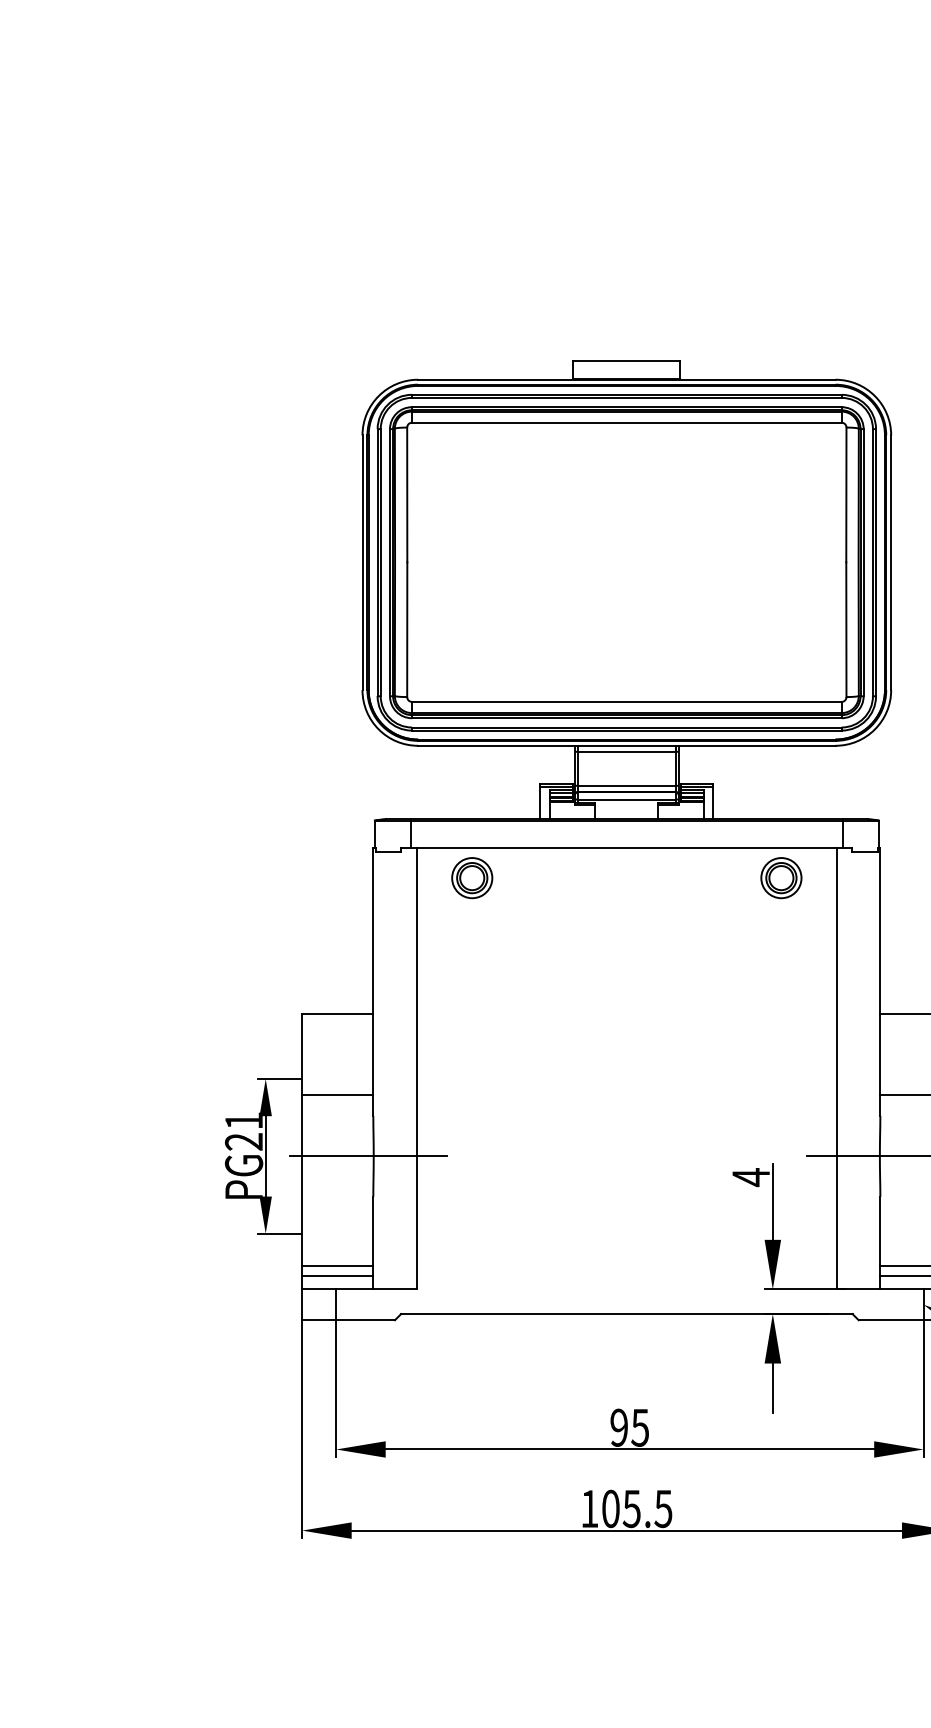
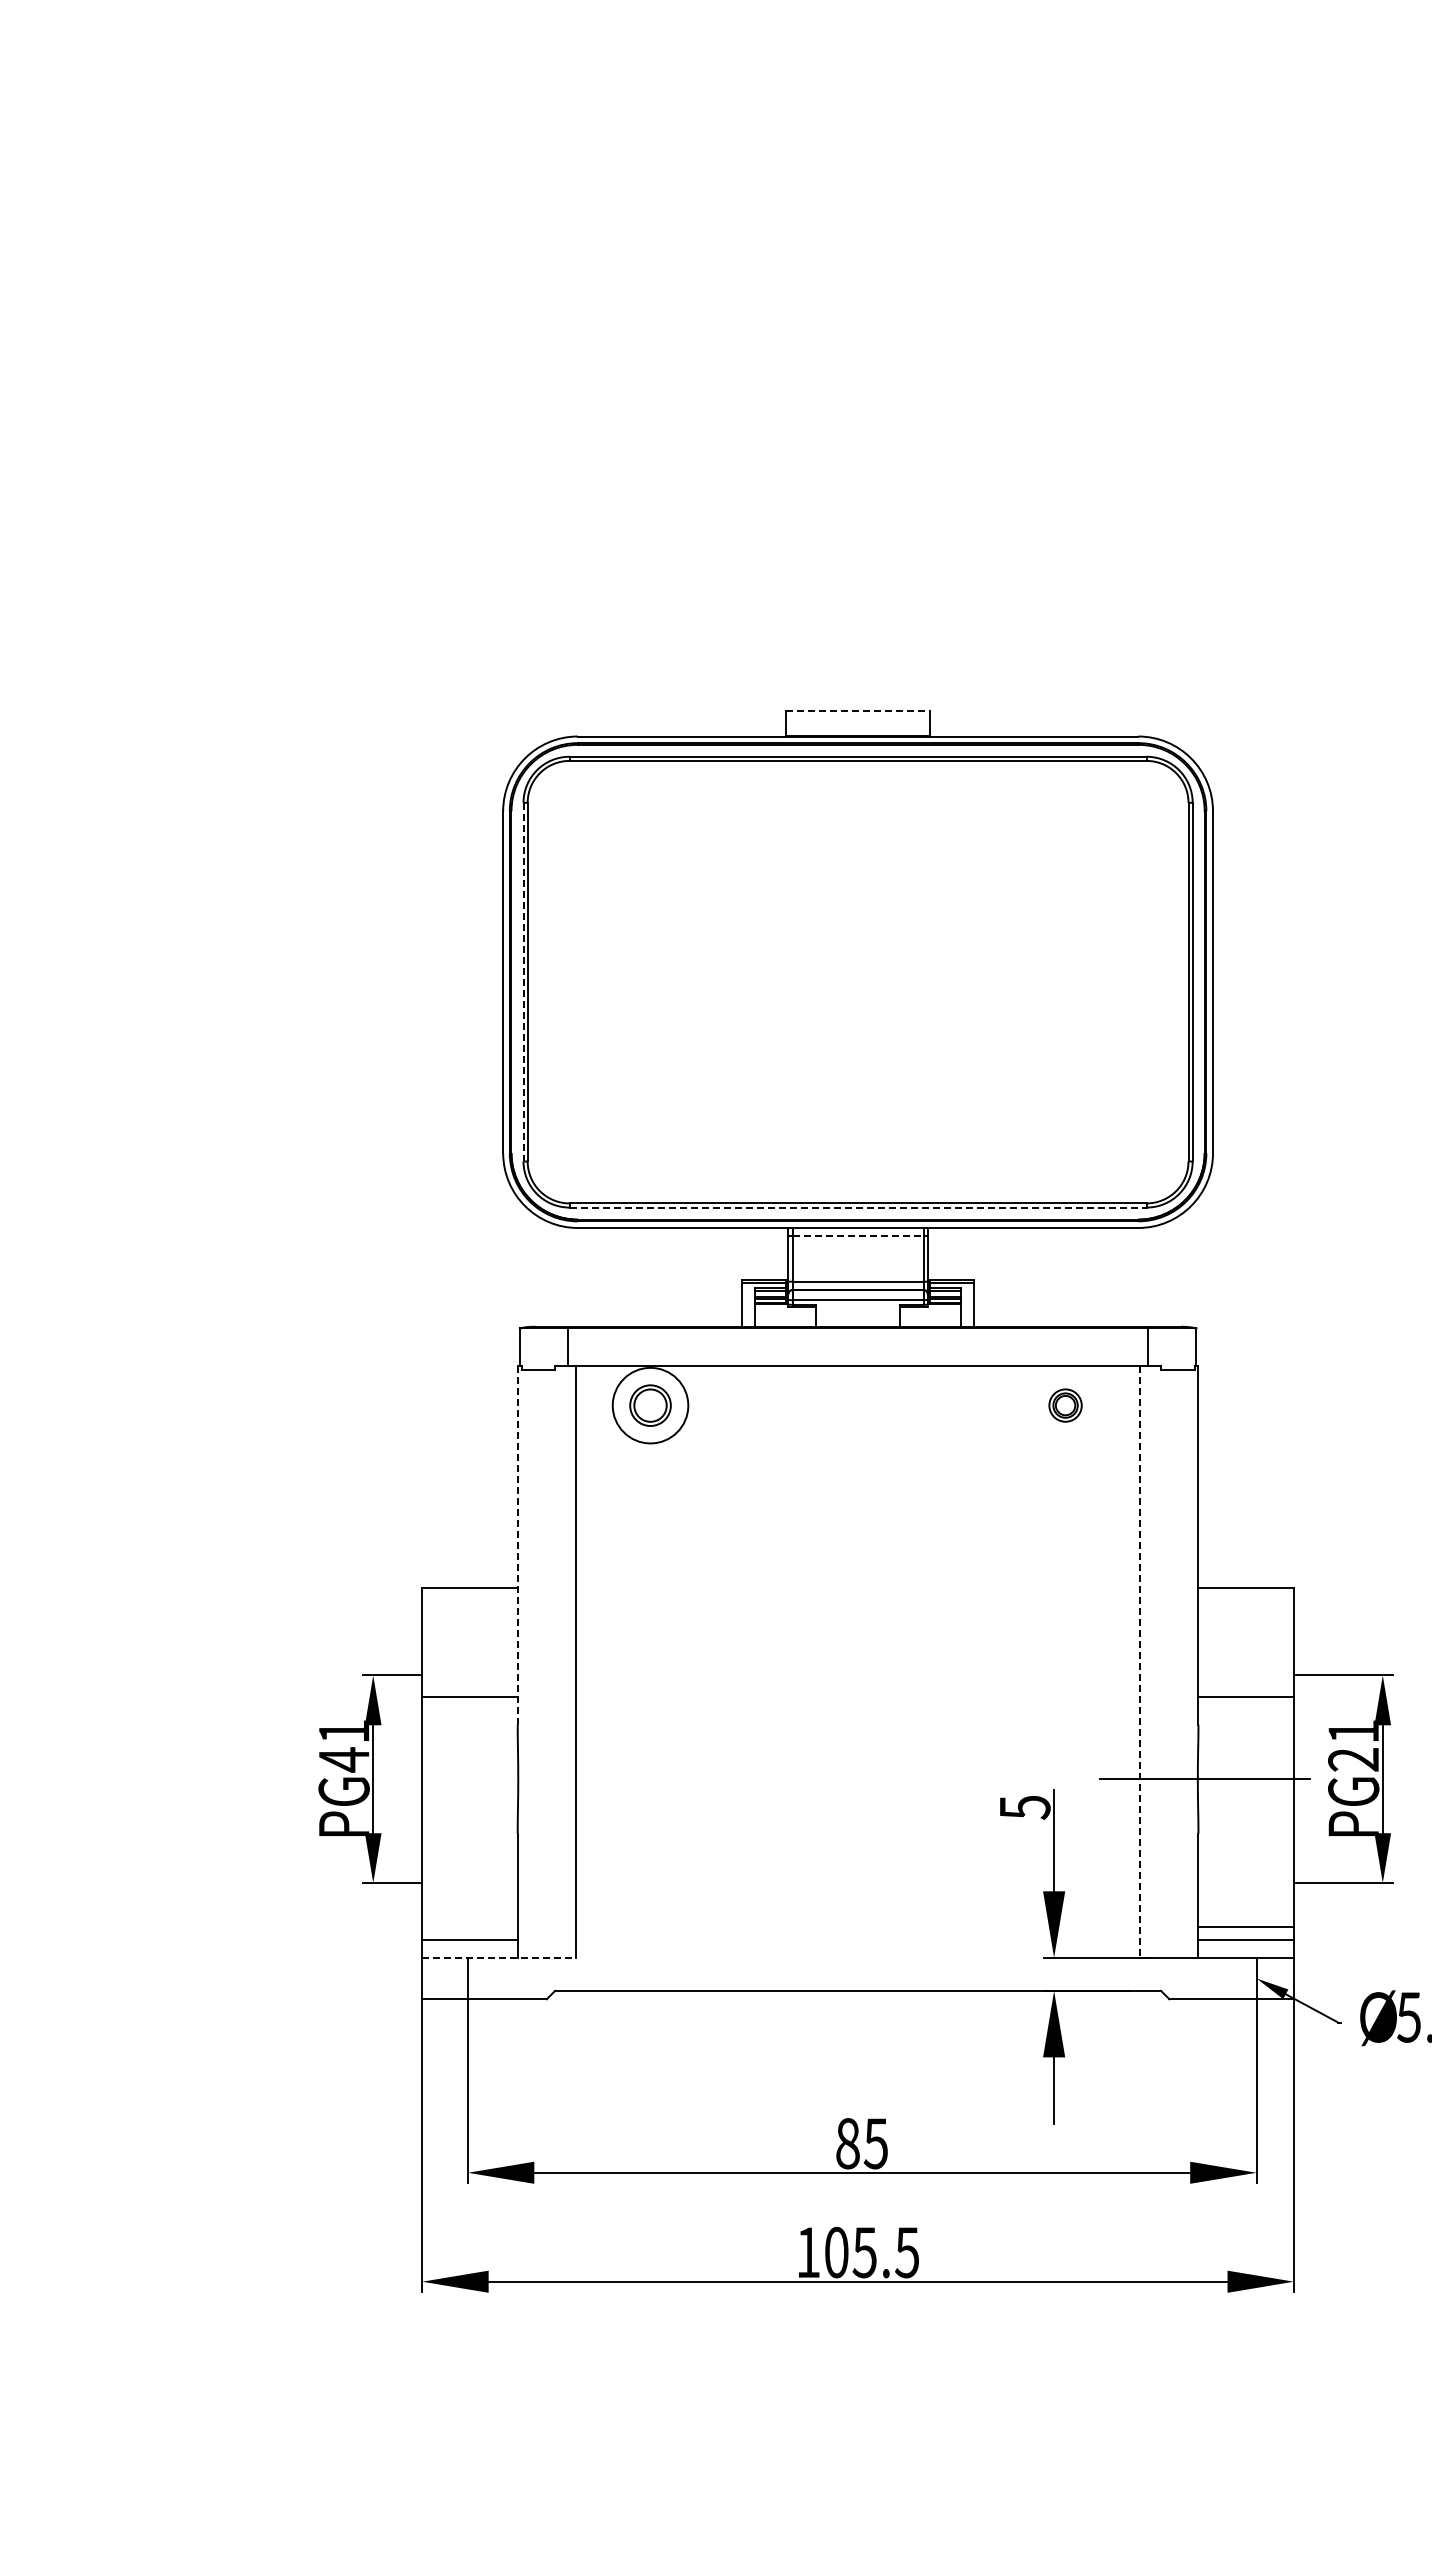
line: (627, 361) -> (858, 711), solid -> dashed
line: (377, 562) -> (523, 982), solid -> dashed
part: (626, 562) -> (857, 981), removed
line: (627, 730) -> (858, 1207), solid -> dashed
line: (627, 752) -> (858, 1236), solid -> dashed
circle: (472, 878) -> (650, 1405), size x1.4
part: (781, 878) -> (1065, 1405), size x0.6
line: (373, 982) -> (517, 1545), solid -> dashed
line: (837, 1069) -> (1140, 1662), solid -> dashed
text: (243, 1141) -> (343, 1759), PG21 -> PG41
line: (367, 1156) -> (510, 1779), removed
text: (751, 1177) -> (1025, 1807), 4 -> 5
line: (337, 1266) -> (469, 1926), removed
line: (359, 1289) -> (499, 1957), solid -> dashed
text: (618, 1427) -> (847, 2143), 95 -> 85

